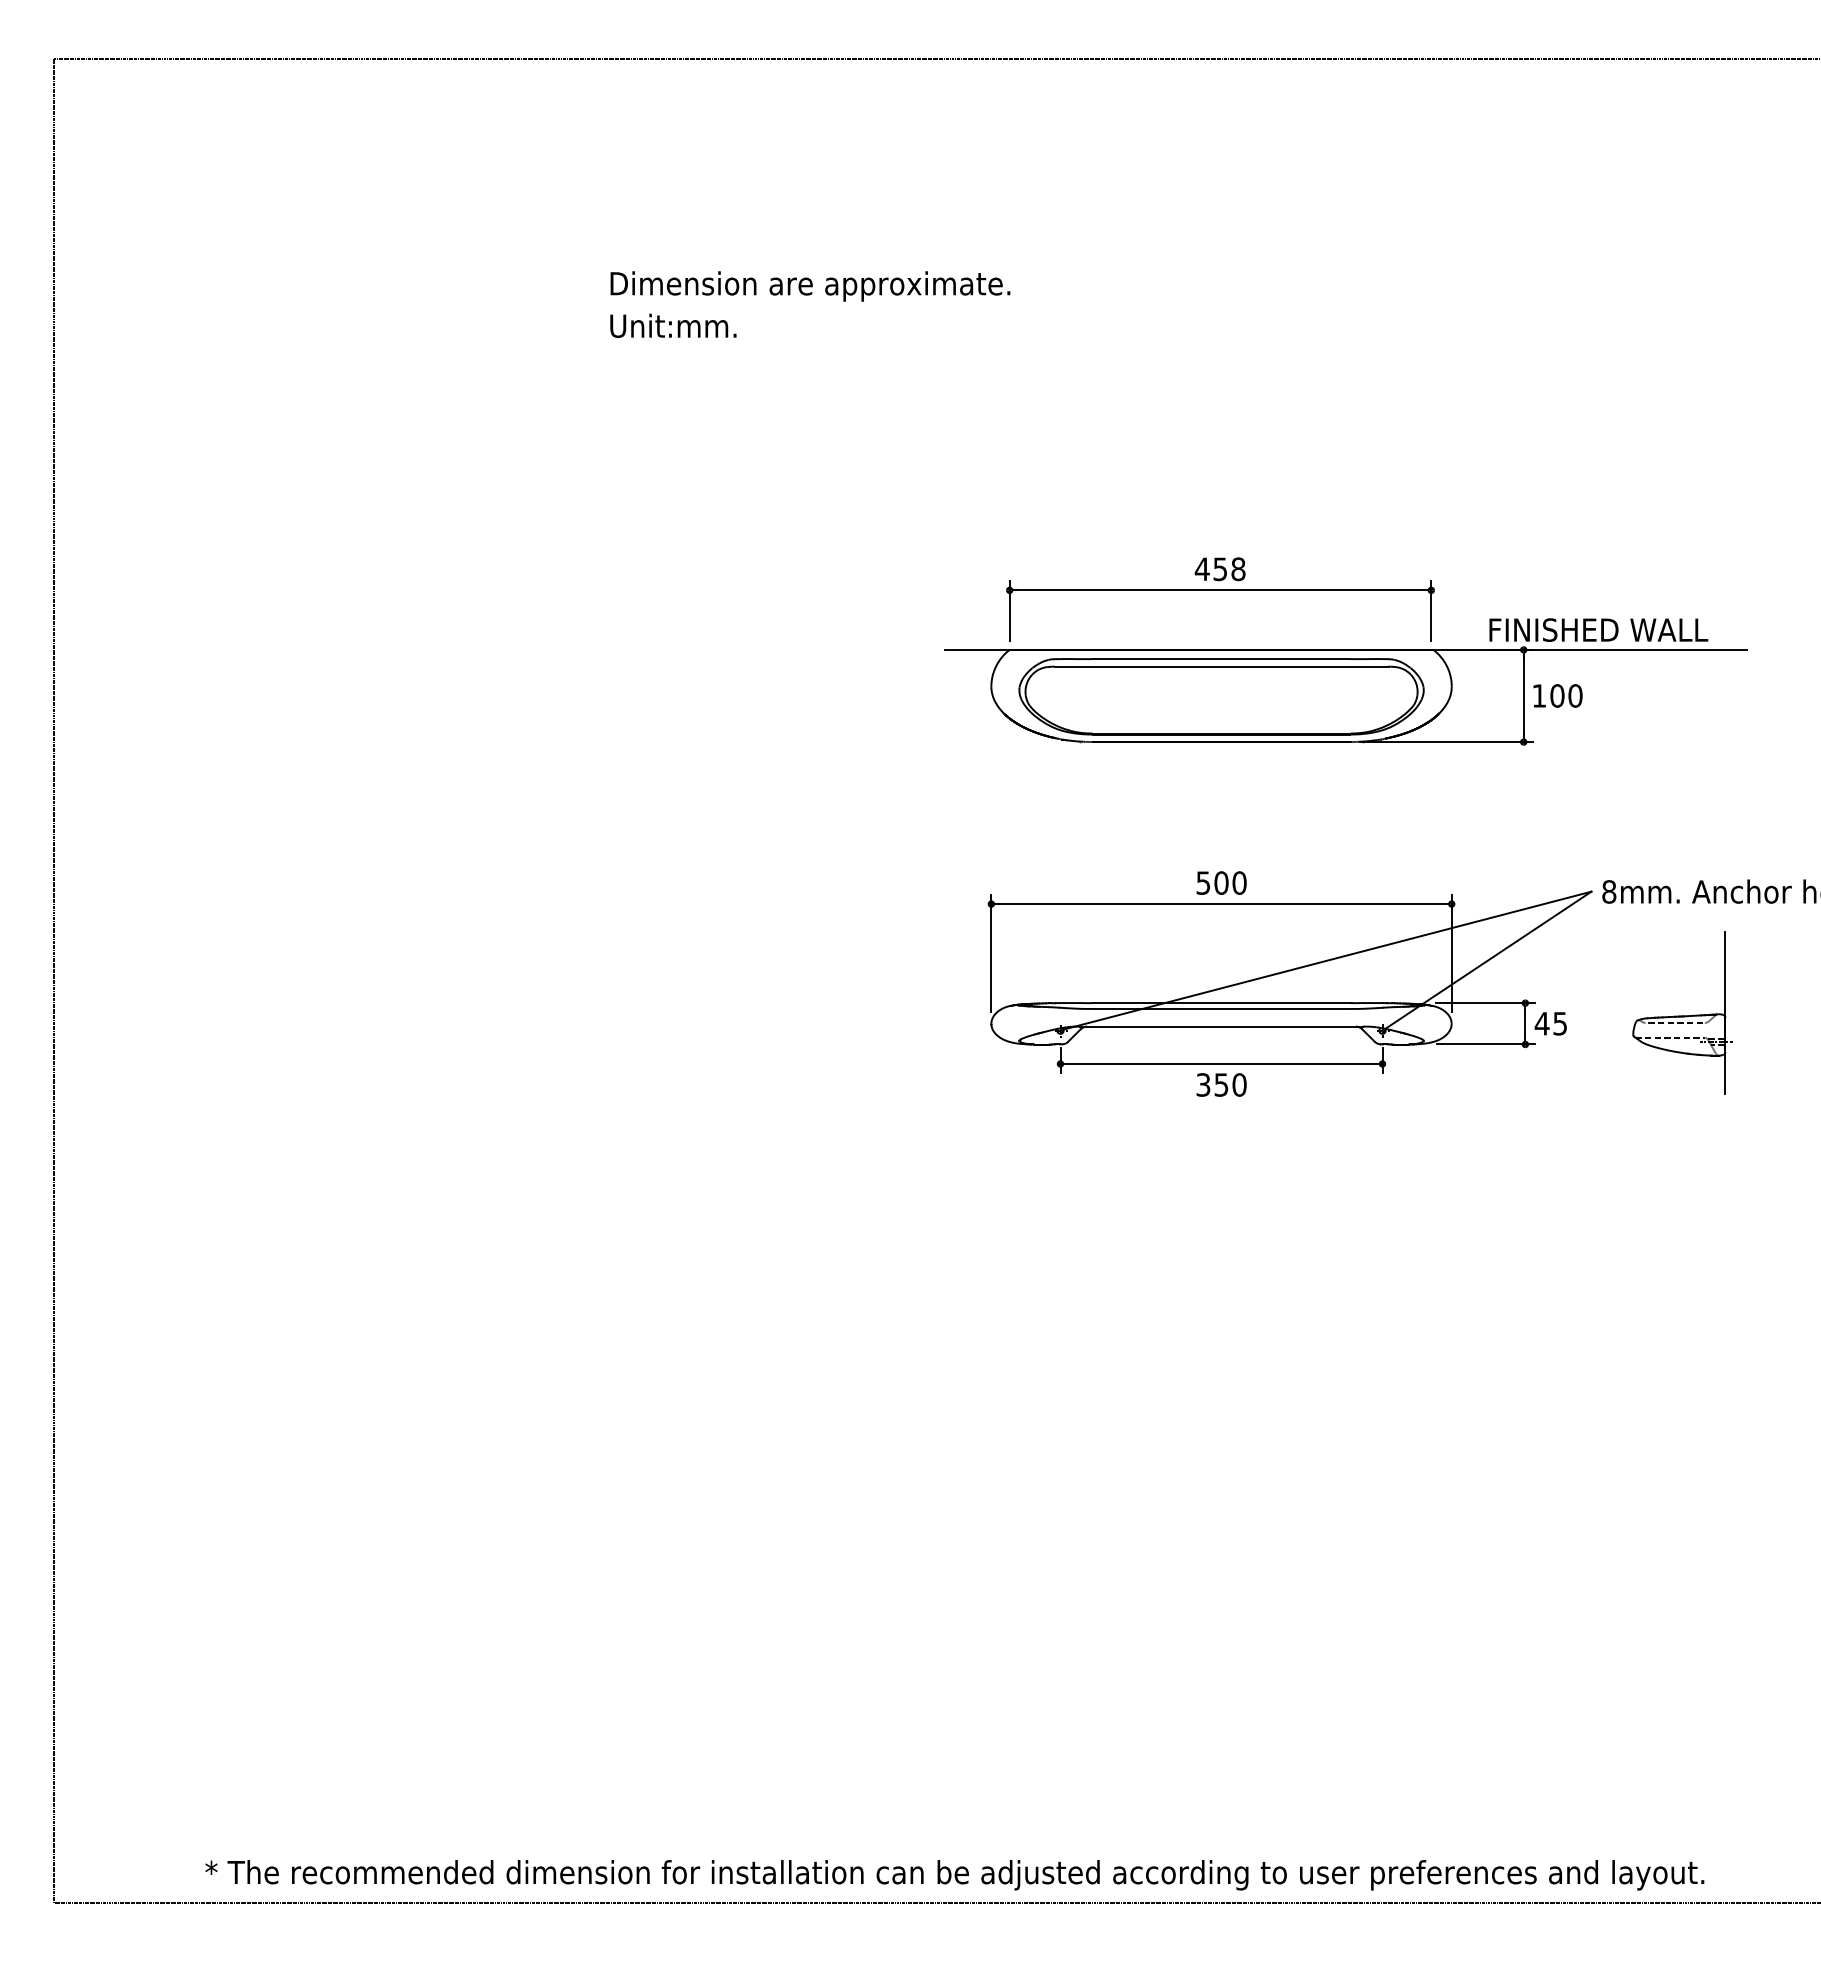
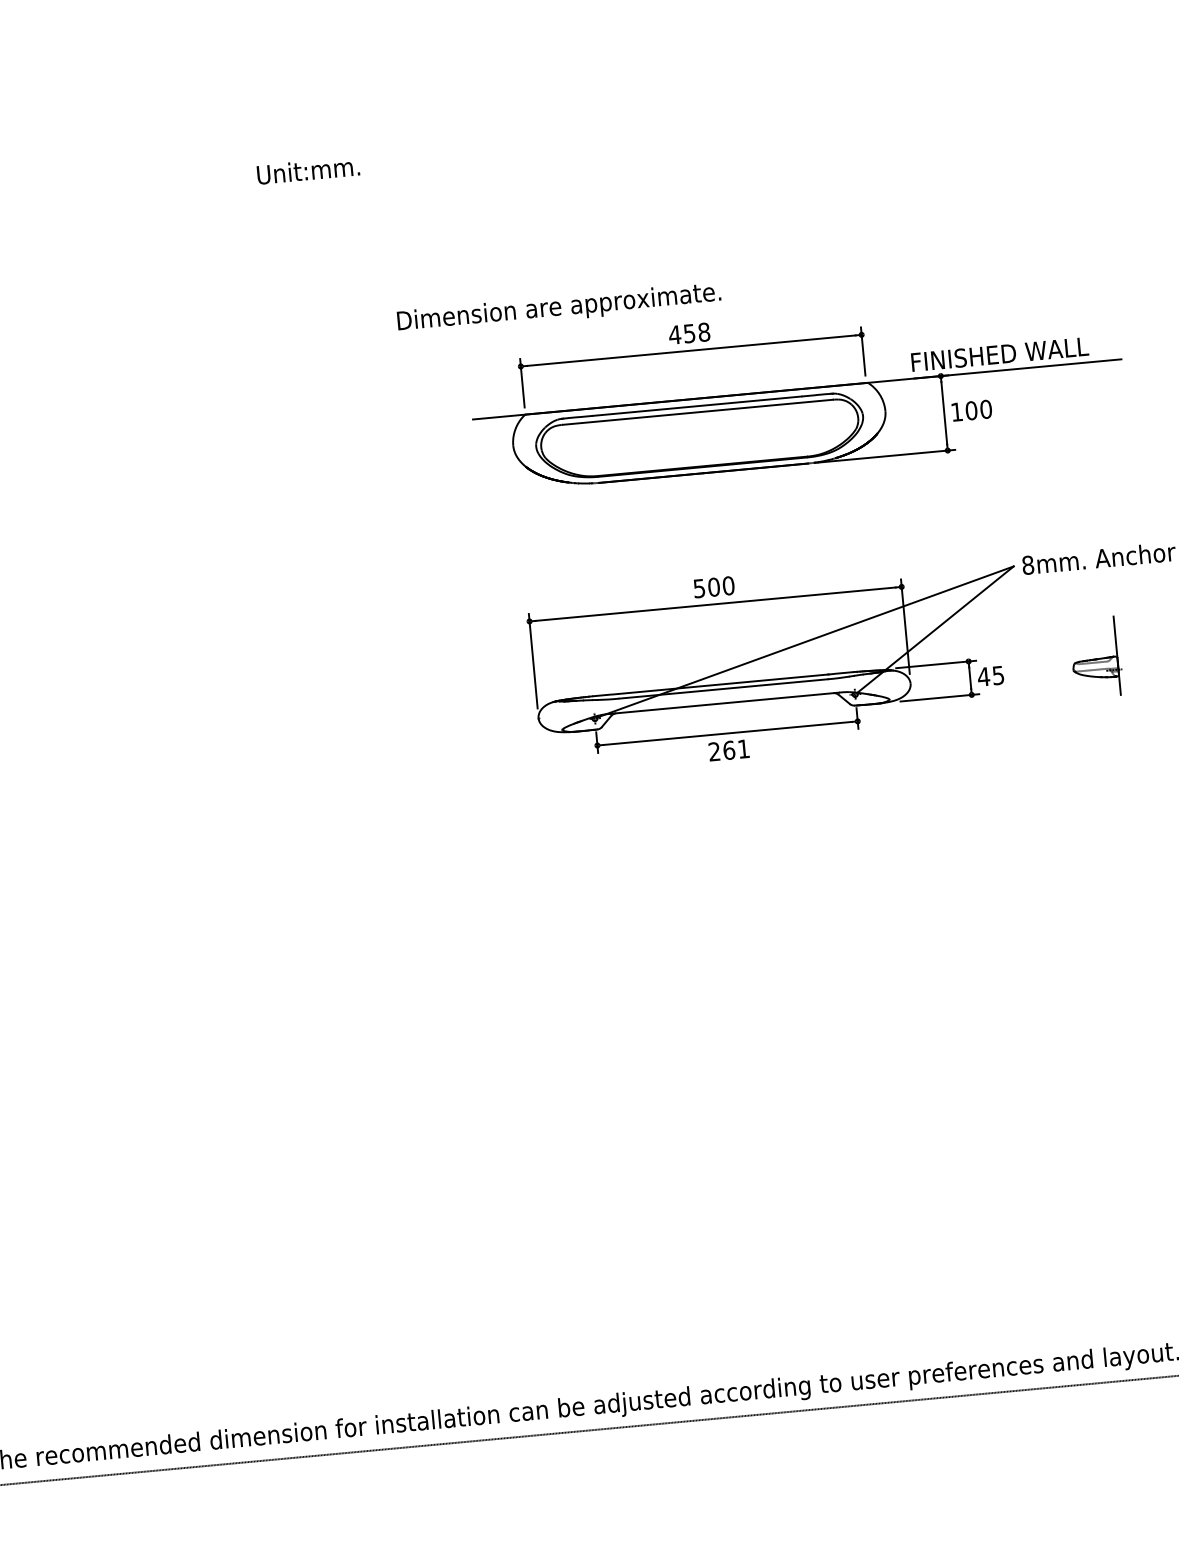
text: (810, 286) -> (559, 308), moved
text: (673, 325) -> (308, 170), moved
part: (1682, 1012) -> (1096, 657), size x0.6
text: (1221, 1084) -> (729, 750), 350 -> 261

